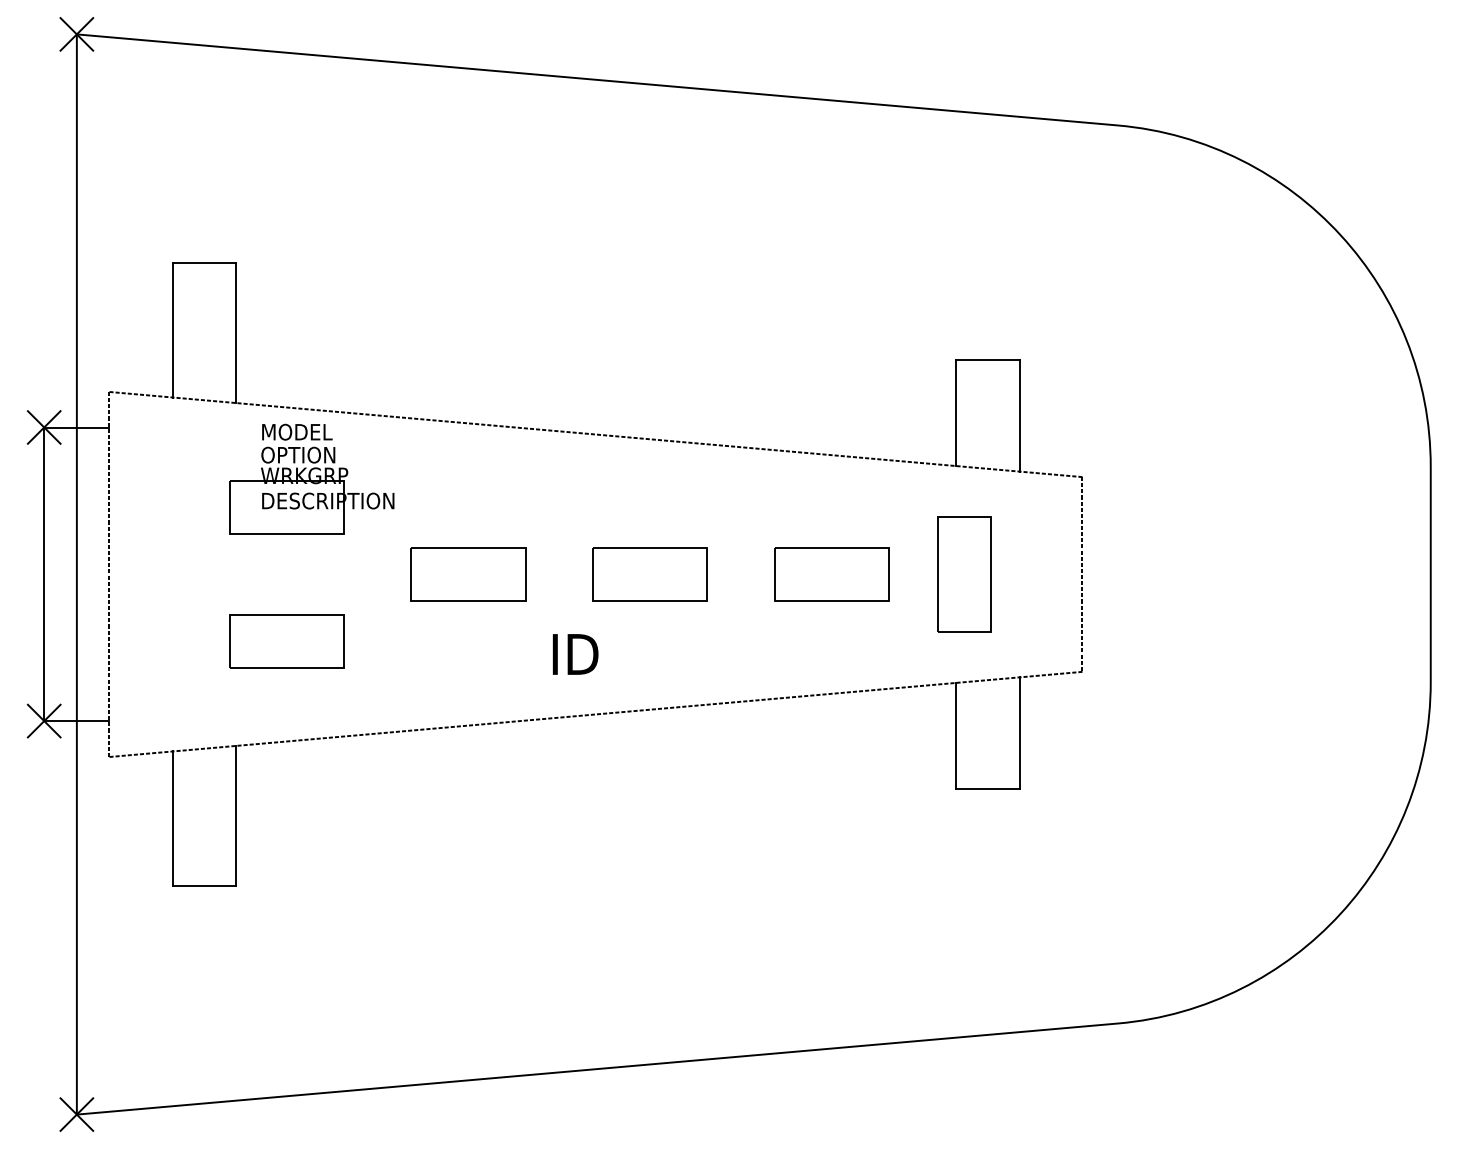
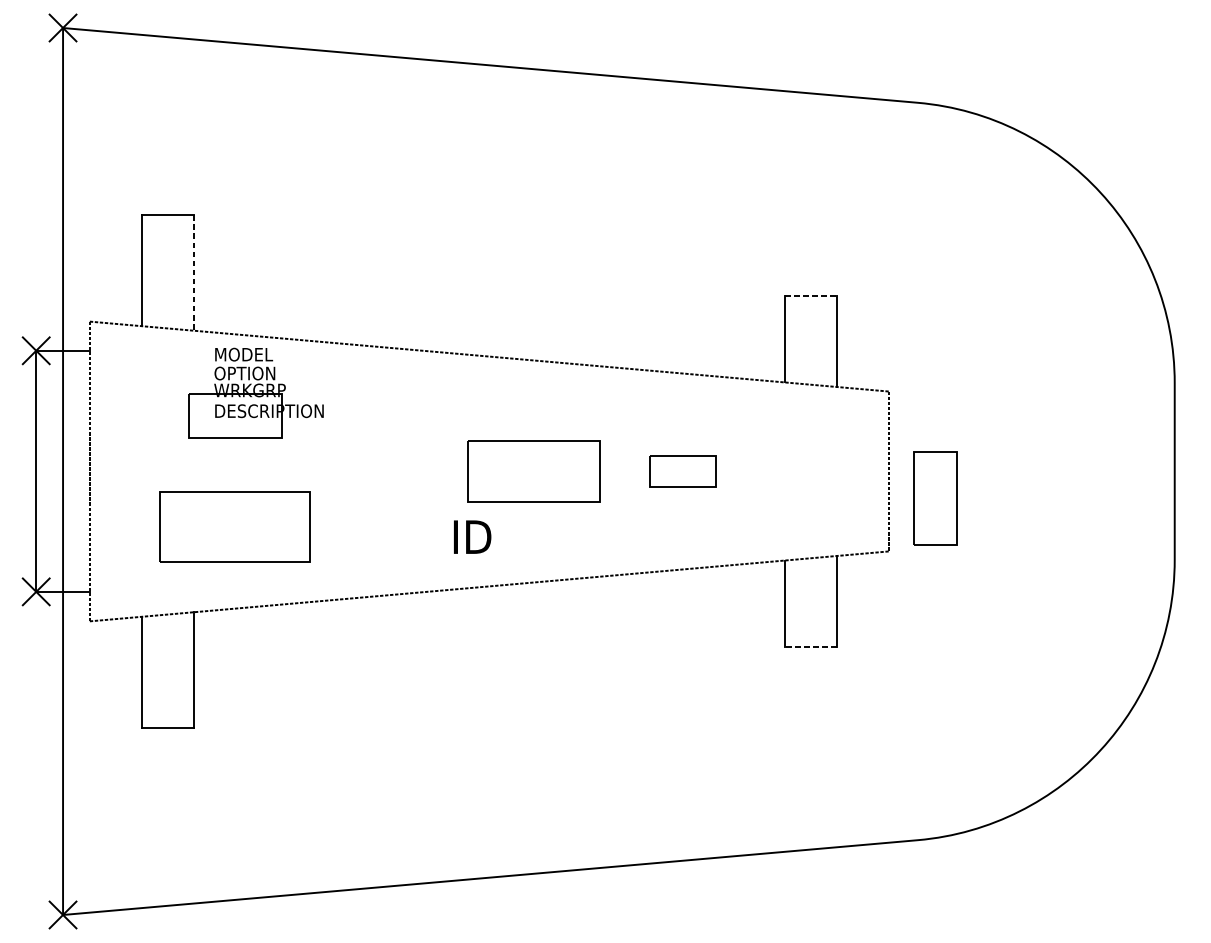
line: (236, 333) -> (194, 273), solid -> dashed
line: (987, 360) -> (810, 295), solid -> dashed
part: (468, 574) -> (384, 471), removed
part: (649, 574) -> (533, 471), size x1.4
part: (831, 574) -> (682, 471), size x0.7
part: (964, 574) -> (935, 498), moved
part: (286, 641) -> (235, 526), size x1.6
line: (987, 788) -> (810, 647), solid -> dashed

